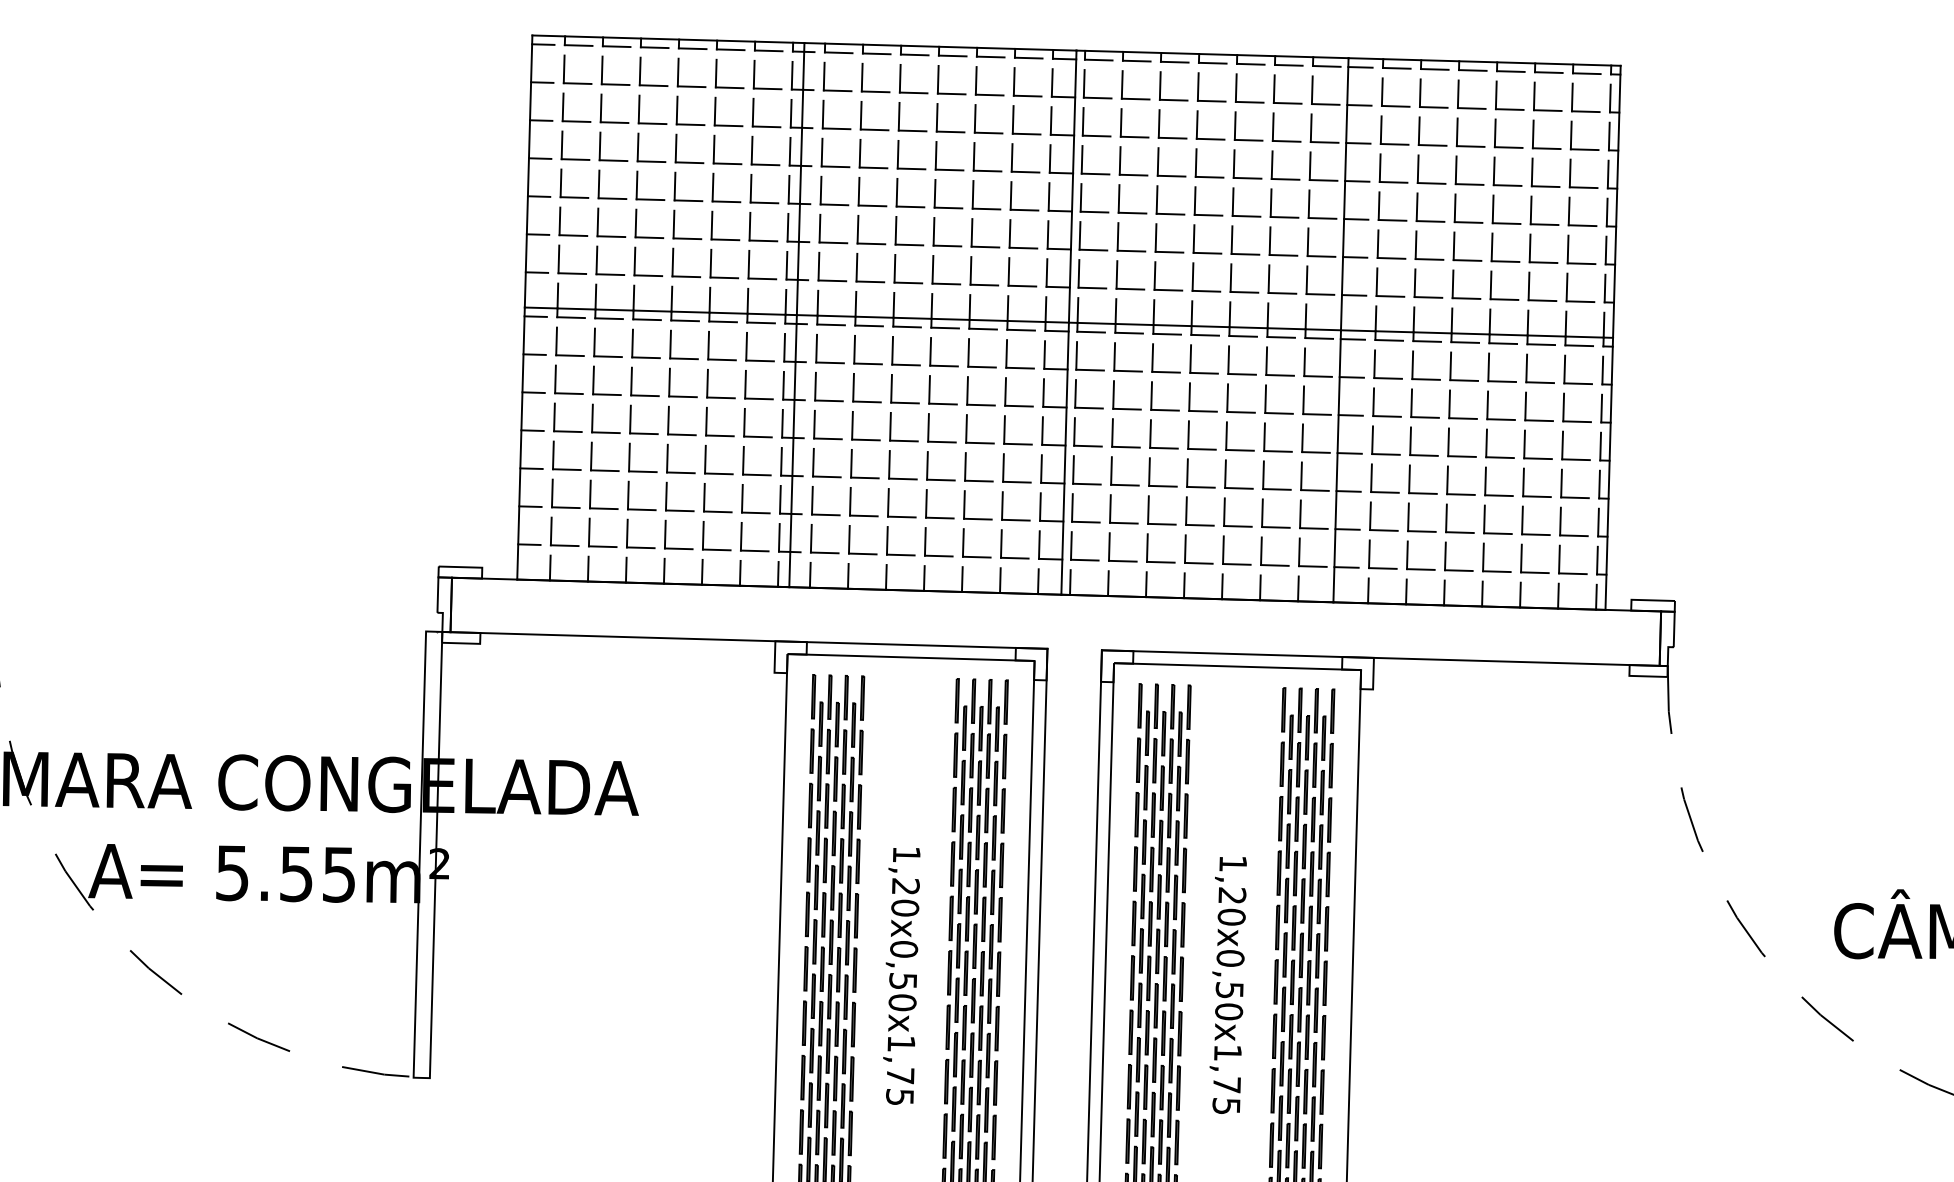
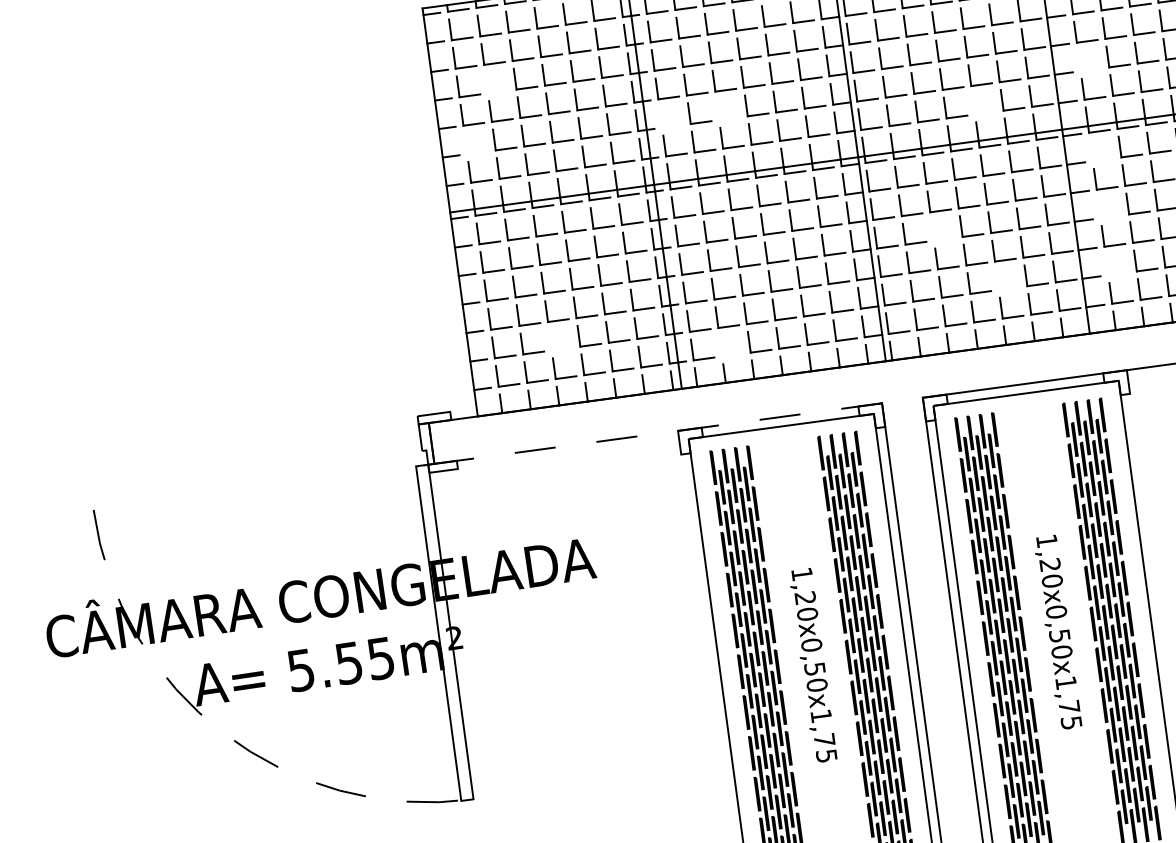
part: (601, 142) -> (487, 79), removed
part: (560, 221) -> (466, 143), removed
part: (820, 228) -> (661, 117), removed
part: (896, 231) -> (718, 110), removed
part: (1379, 240) -> (1079, 57), removed
part: (1231, 278) -> (974, 104), removed
part: (1375, 364) -> (1092, 151), removed
part: (1151, 434) -> (933, 230), removed
part: (1373, 440) -> (1099, 207), removed
part: (629, 495) -> (551, 339), removed
part: (1225, 512) -> (998, 279), removed
part: (1371, 516) -> (1107, 264), removed
part: (850, 540) -> (721, 346), removed
line: (749, 640) -> (658, 433), solid -> dashed

